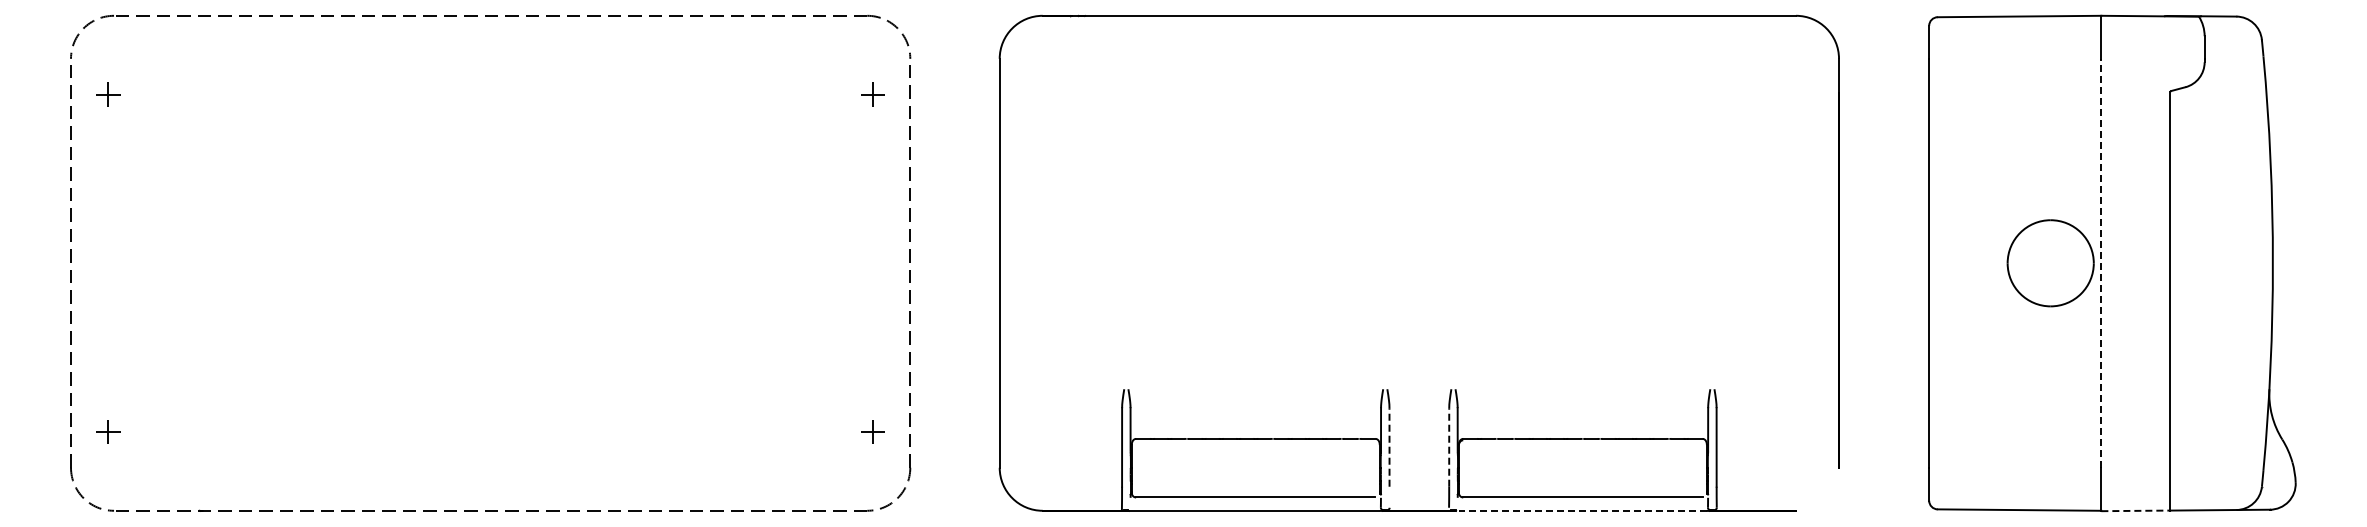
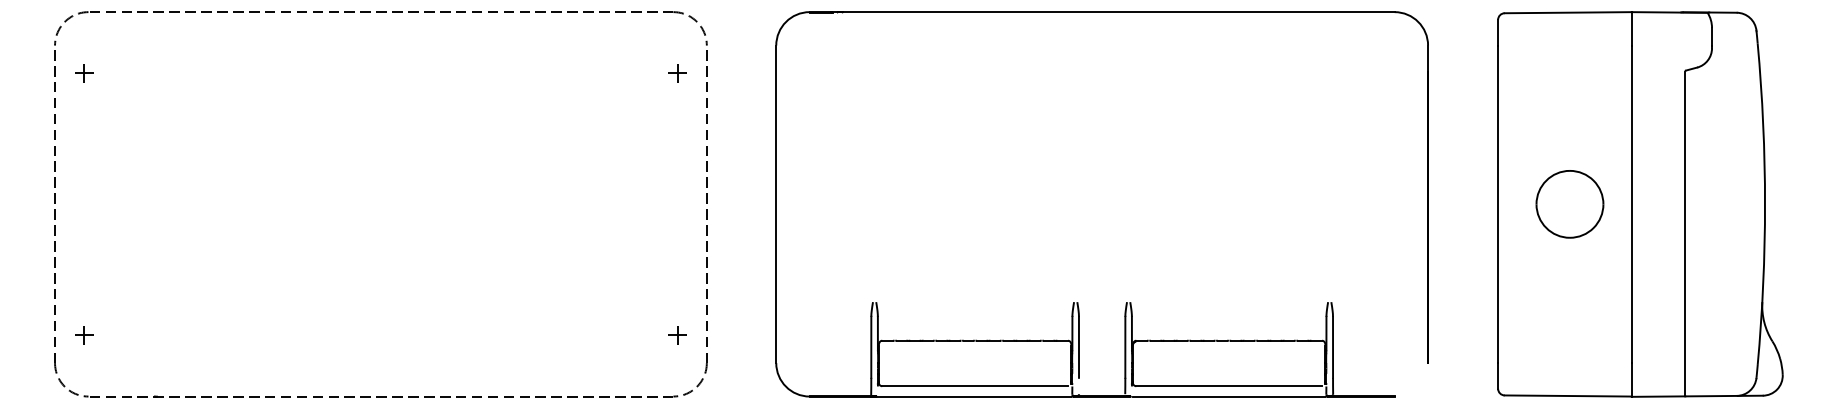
line: (2101, 262) -> (1631, 203), dashed -> solid
part: (2050, 263) -> (1569, 204), moved
line: (1389, 446) -> (1078, 346), dashed -> solid
line: (1449, 446) -> (1125, 346), dashed -> solid
line: (1582, 510) -> (1228, 396), dashed -> solid
line: (2136, 510) -> (1659, 396), dashed -> solid

